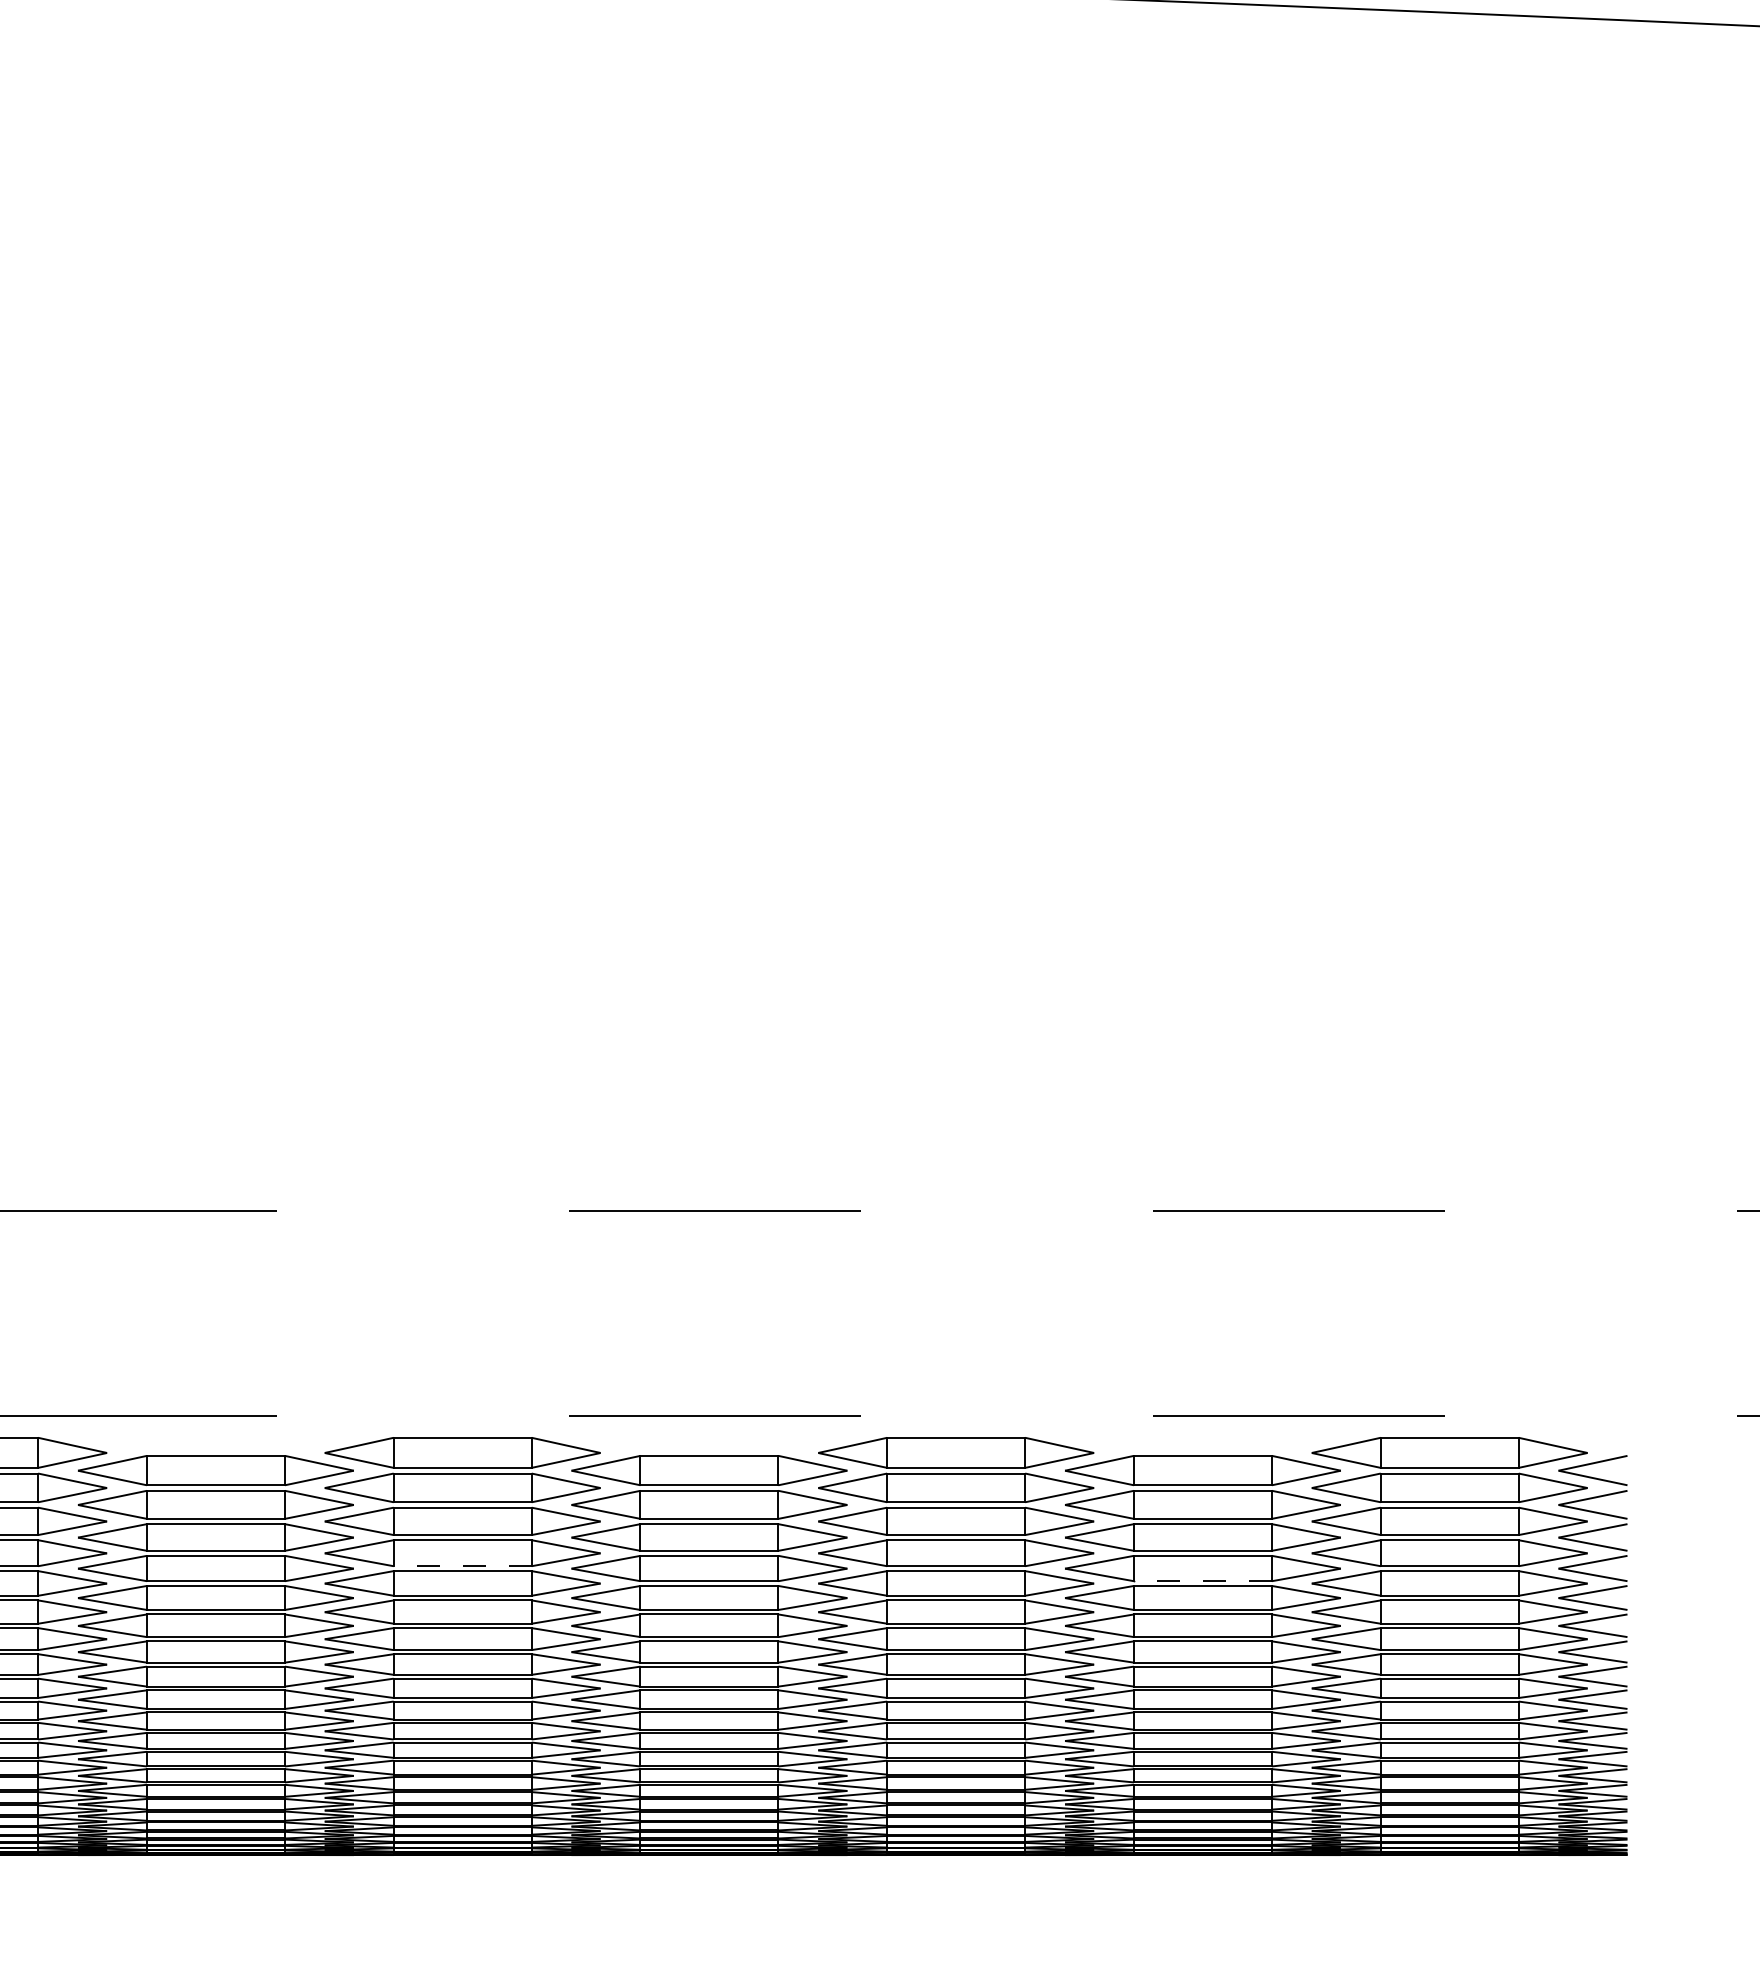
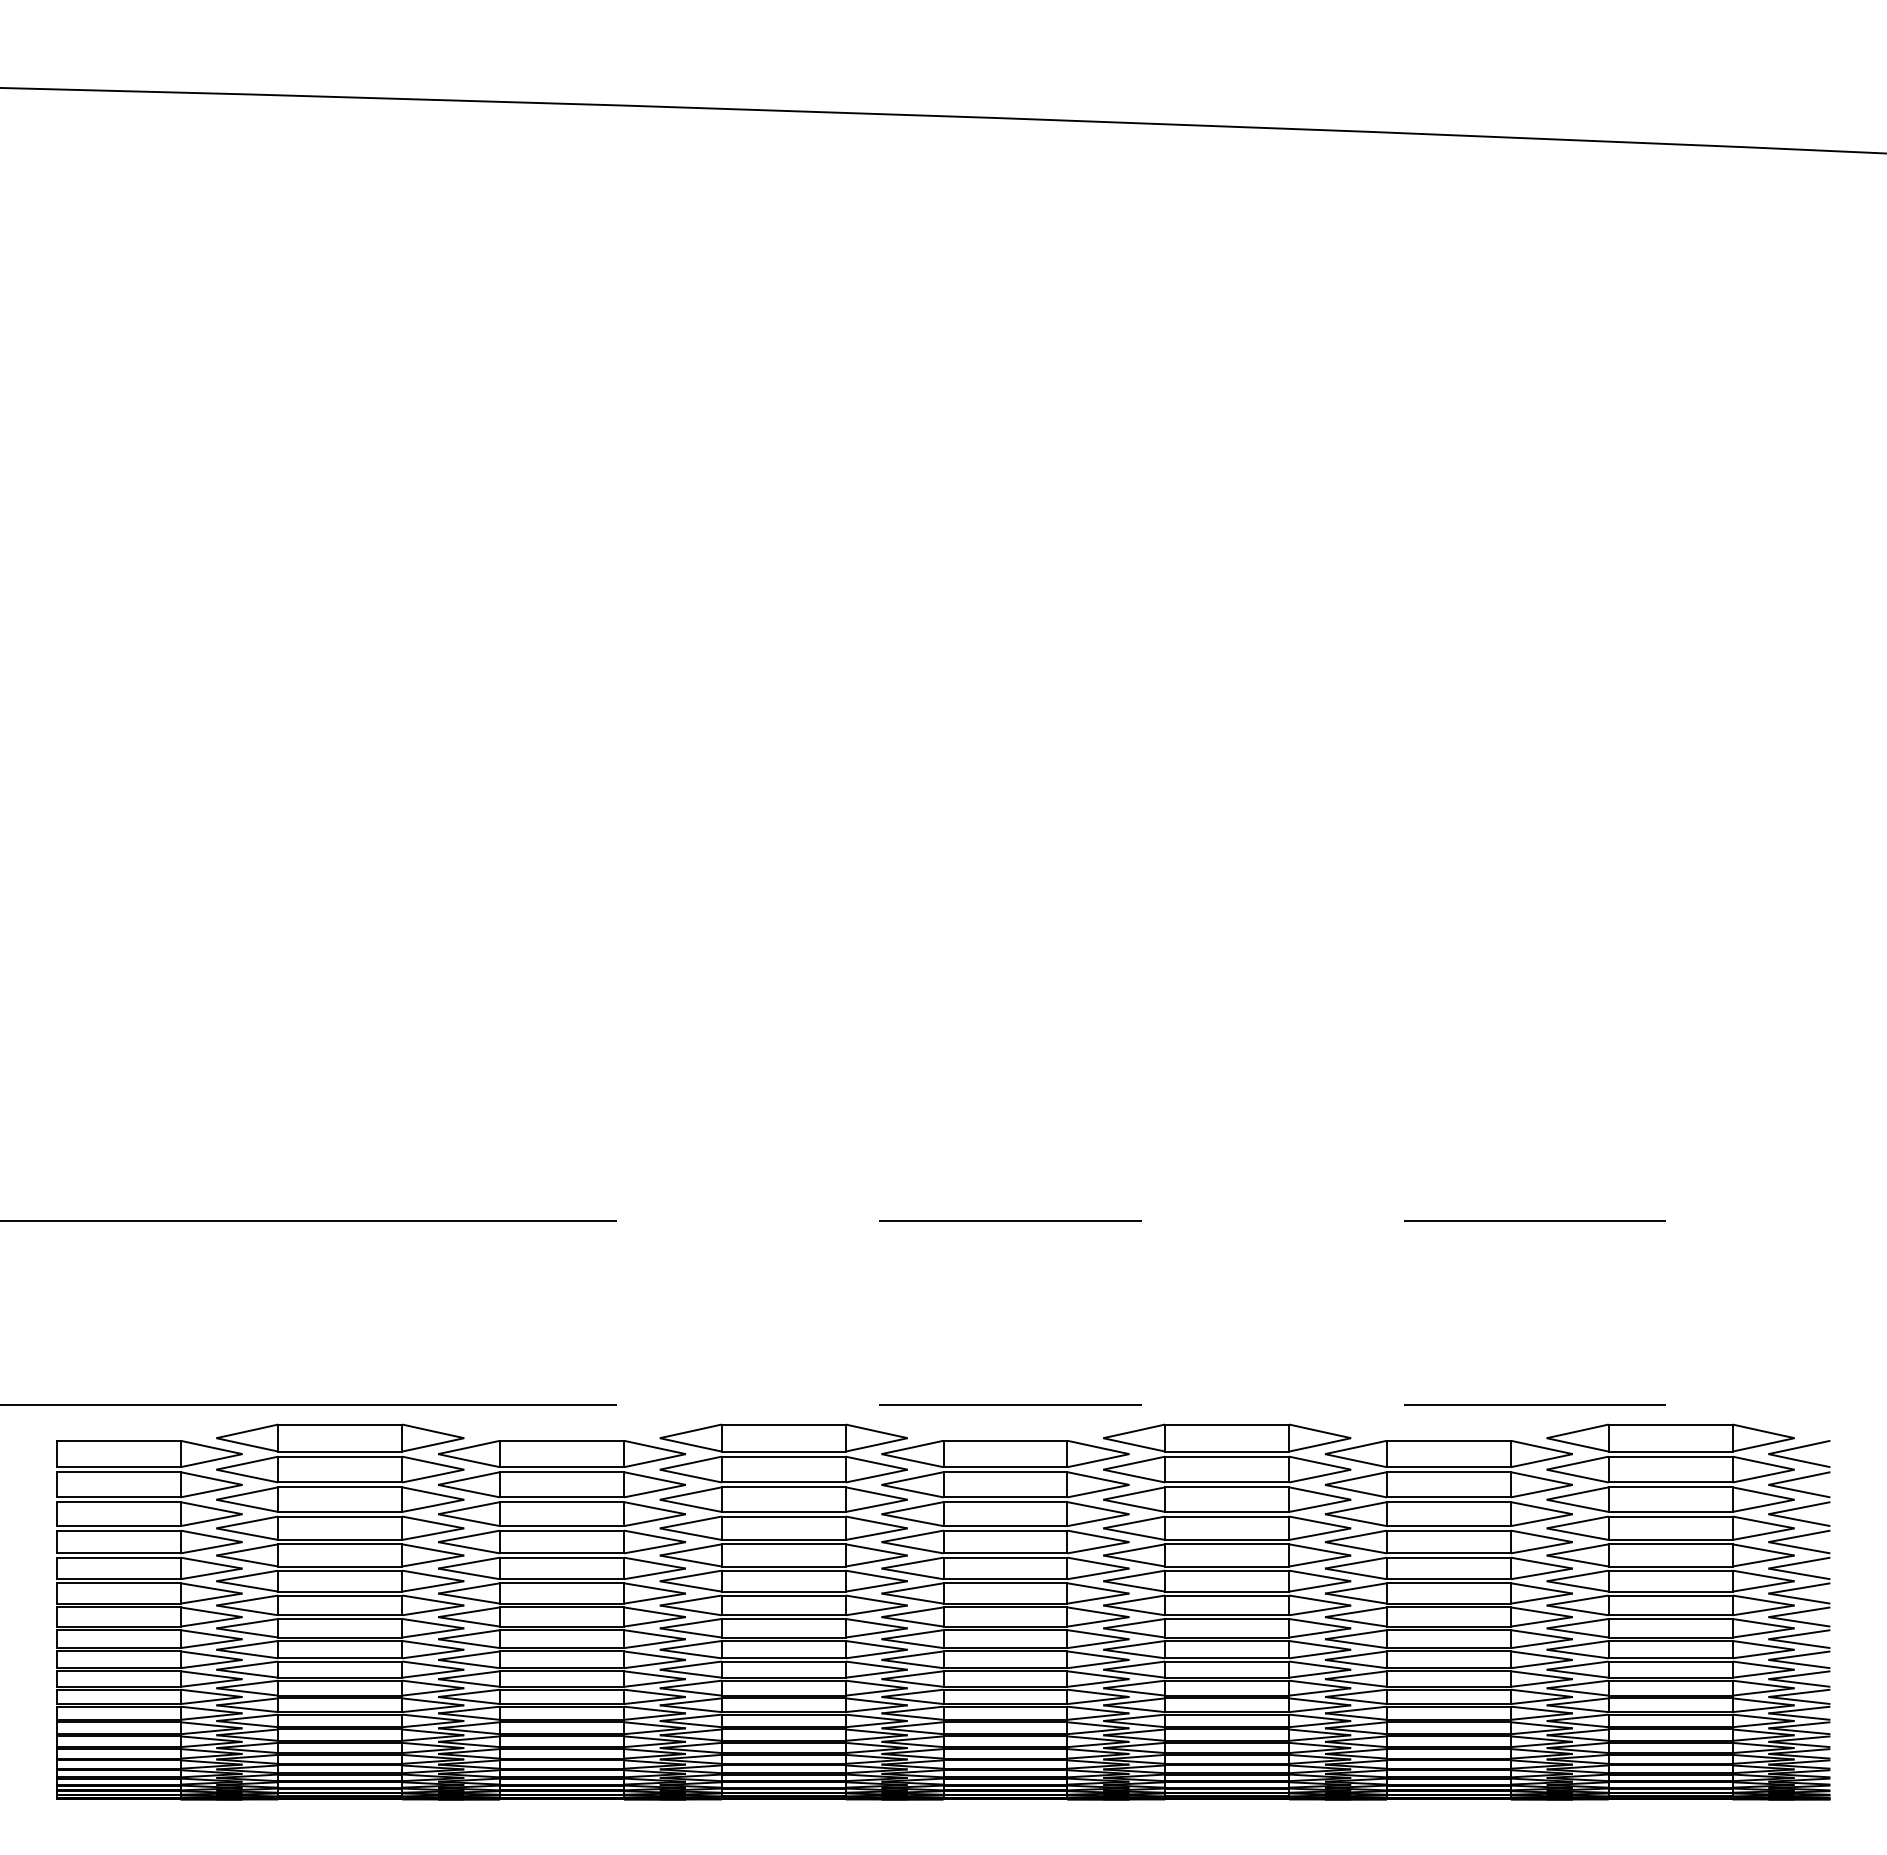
line: (462, 1565) -> (783, 1539), dashed -> solid
line: (1202, 1581) -> (1448, 1553), dashed -> solid

